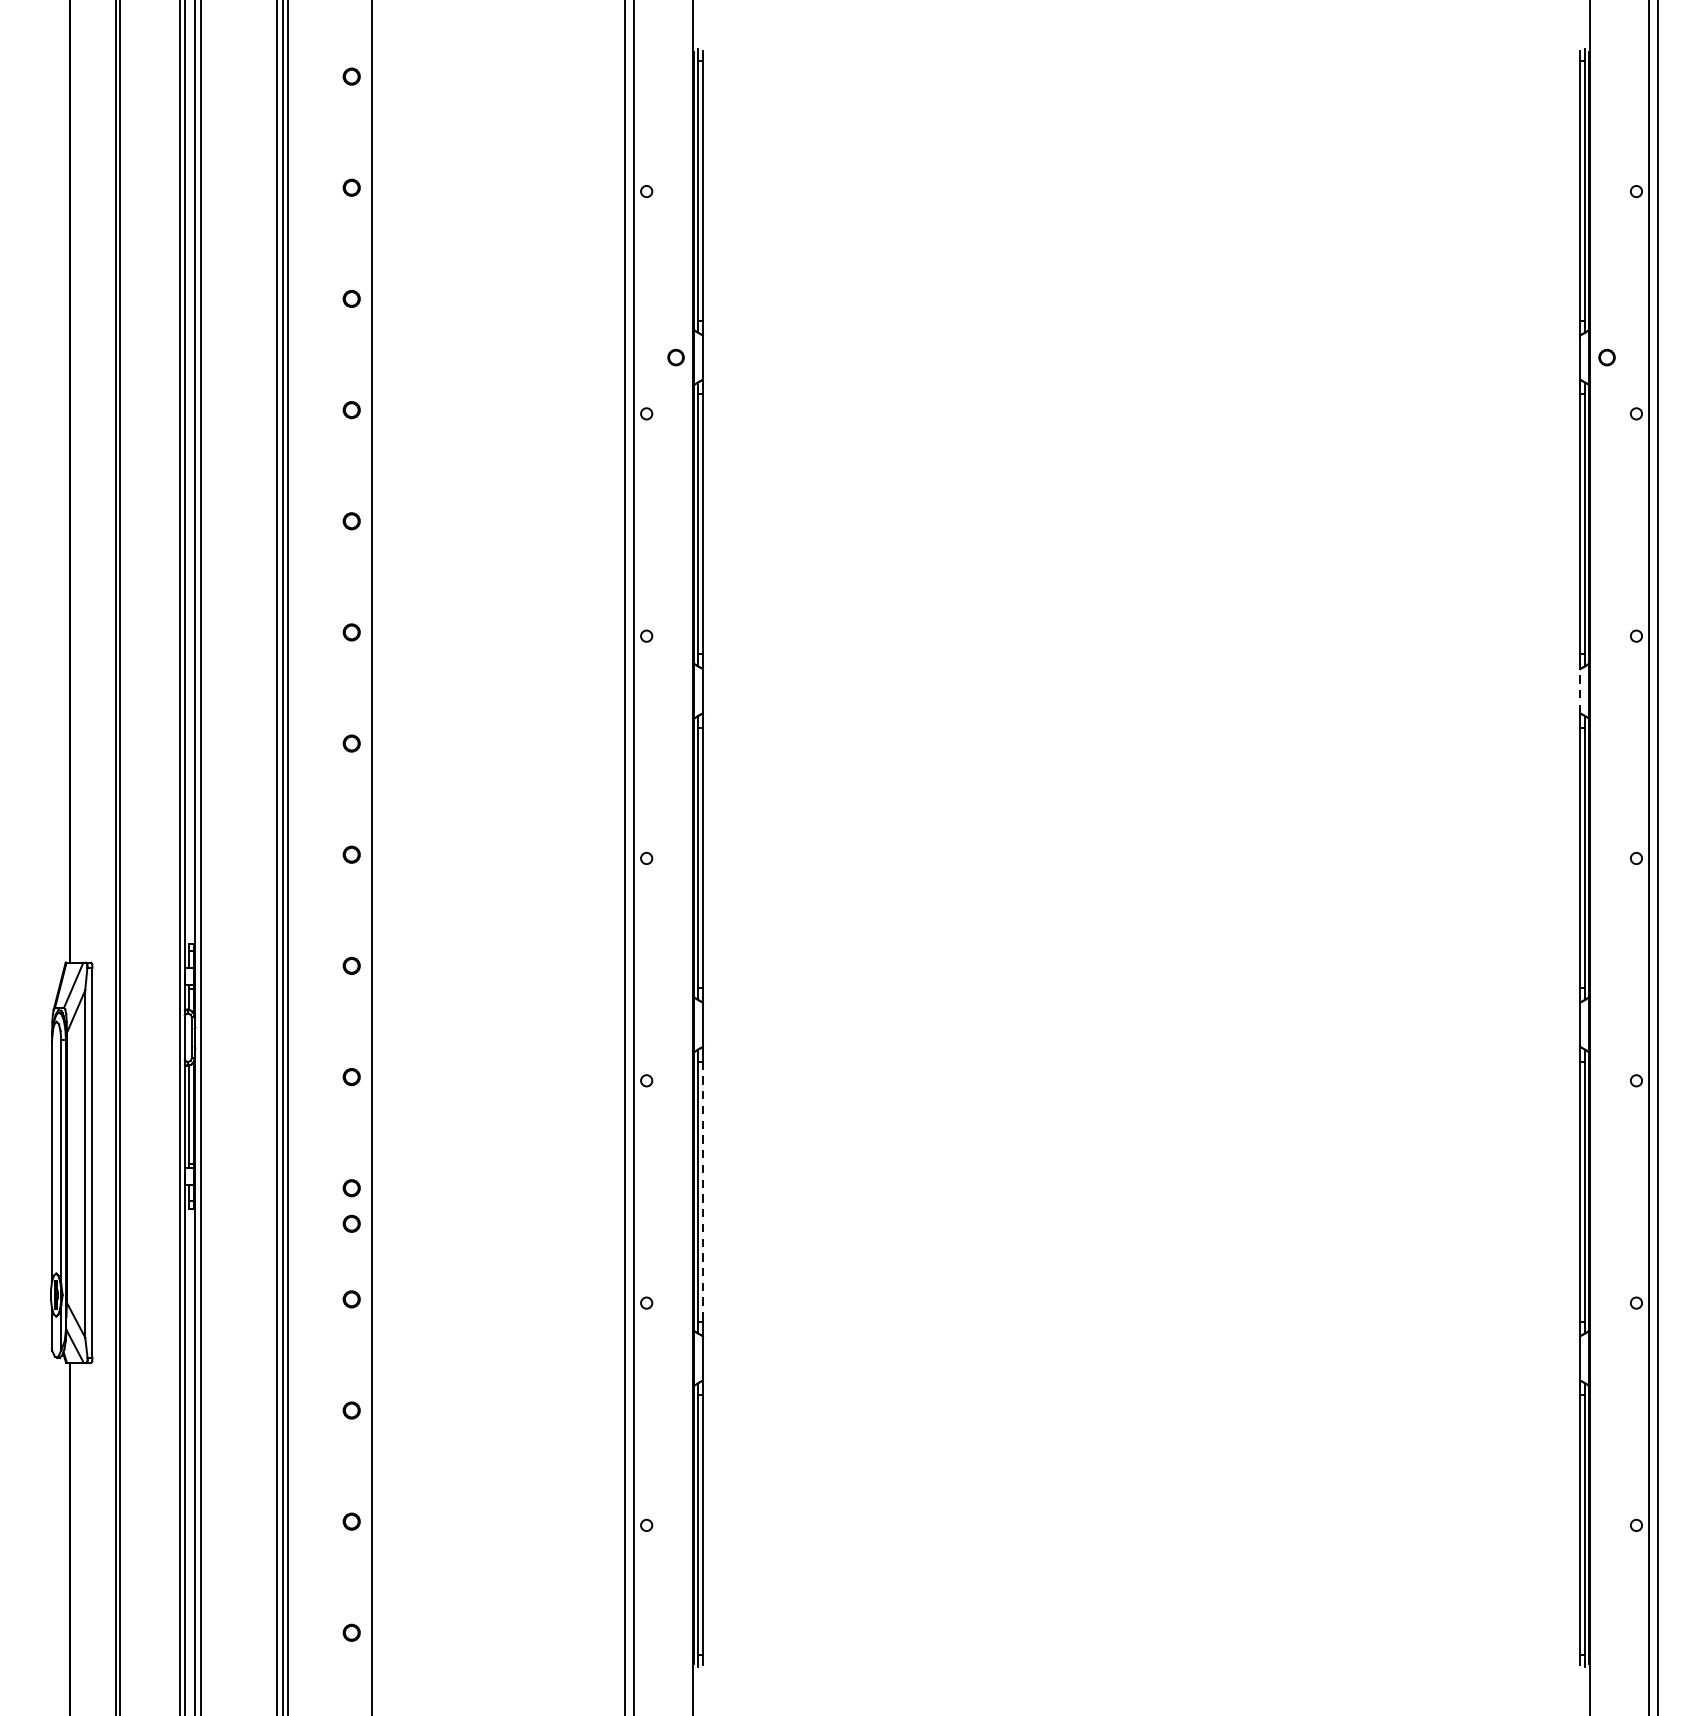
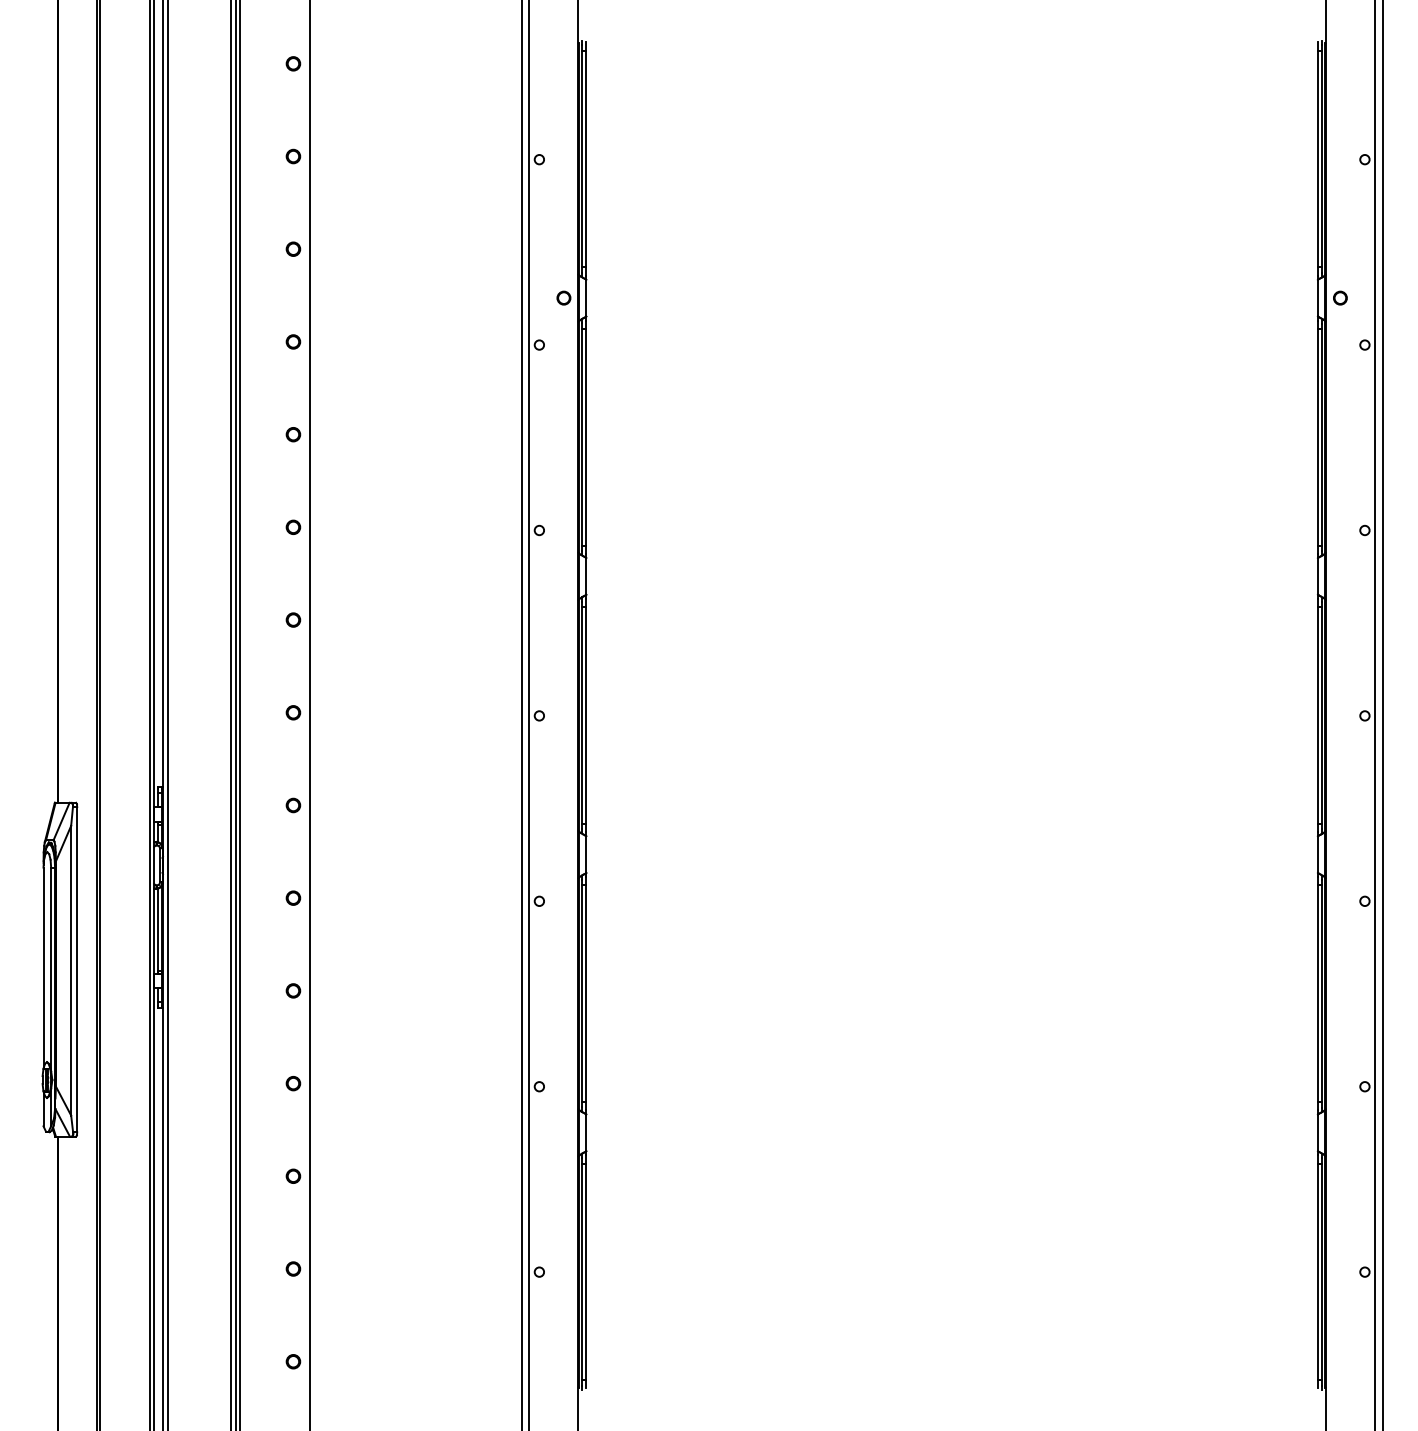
line: (1580, 690) -> (1318, 575), dashed -> solid
line: (703, 1192) -> (586, 994), dashed -> solid
part: (351, 1223) -> (293, 1020), removed

